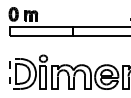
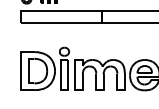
line: (9, 73) -> (21, 70), dashed -> solid

